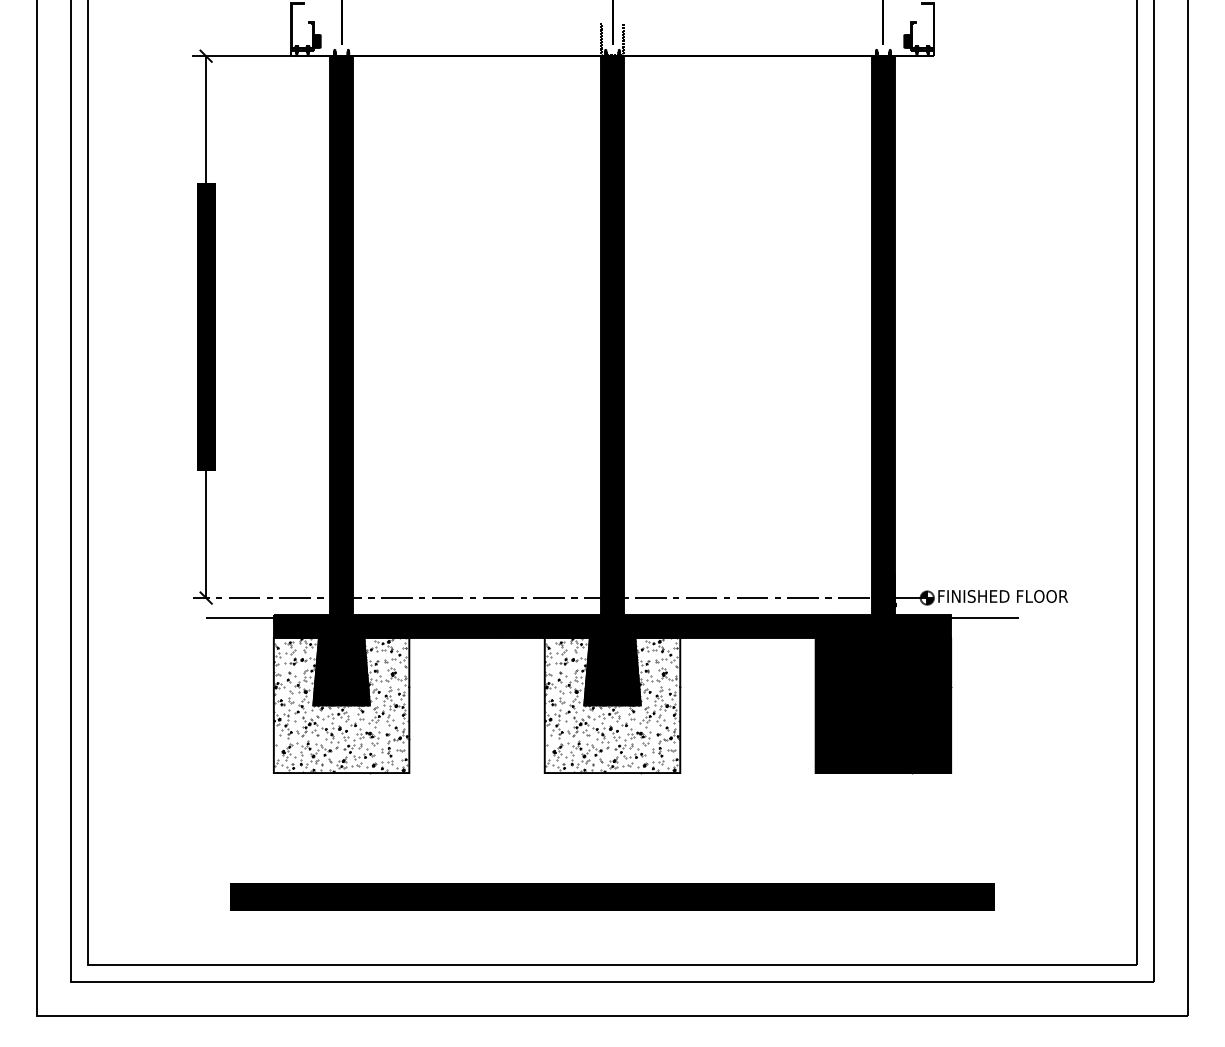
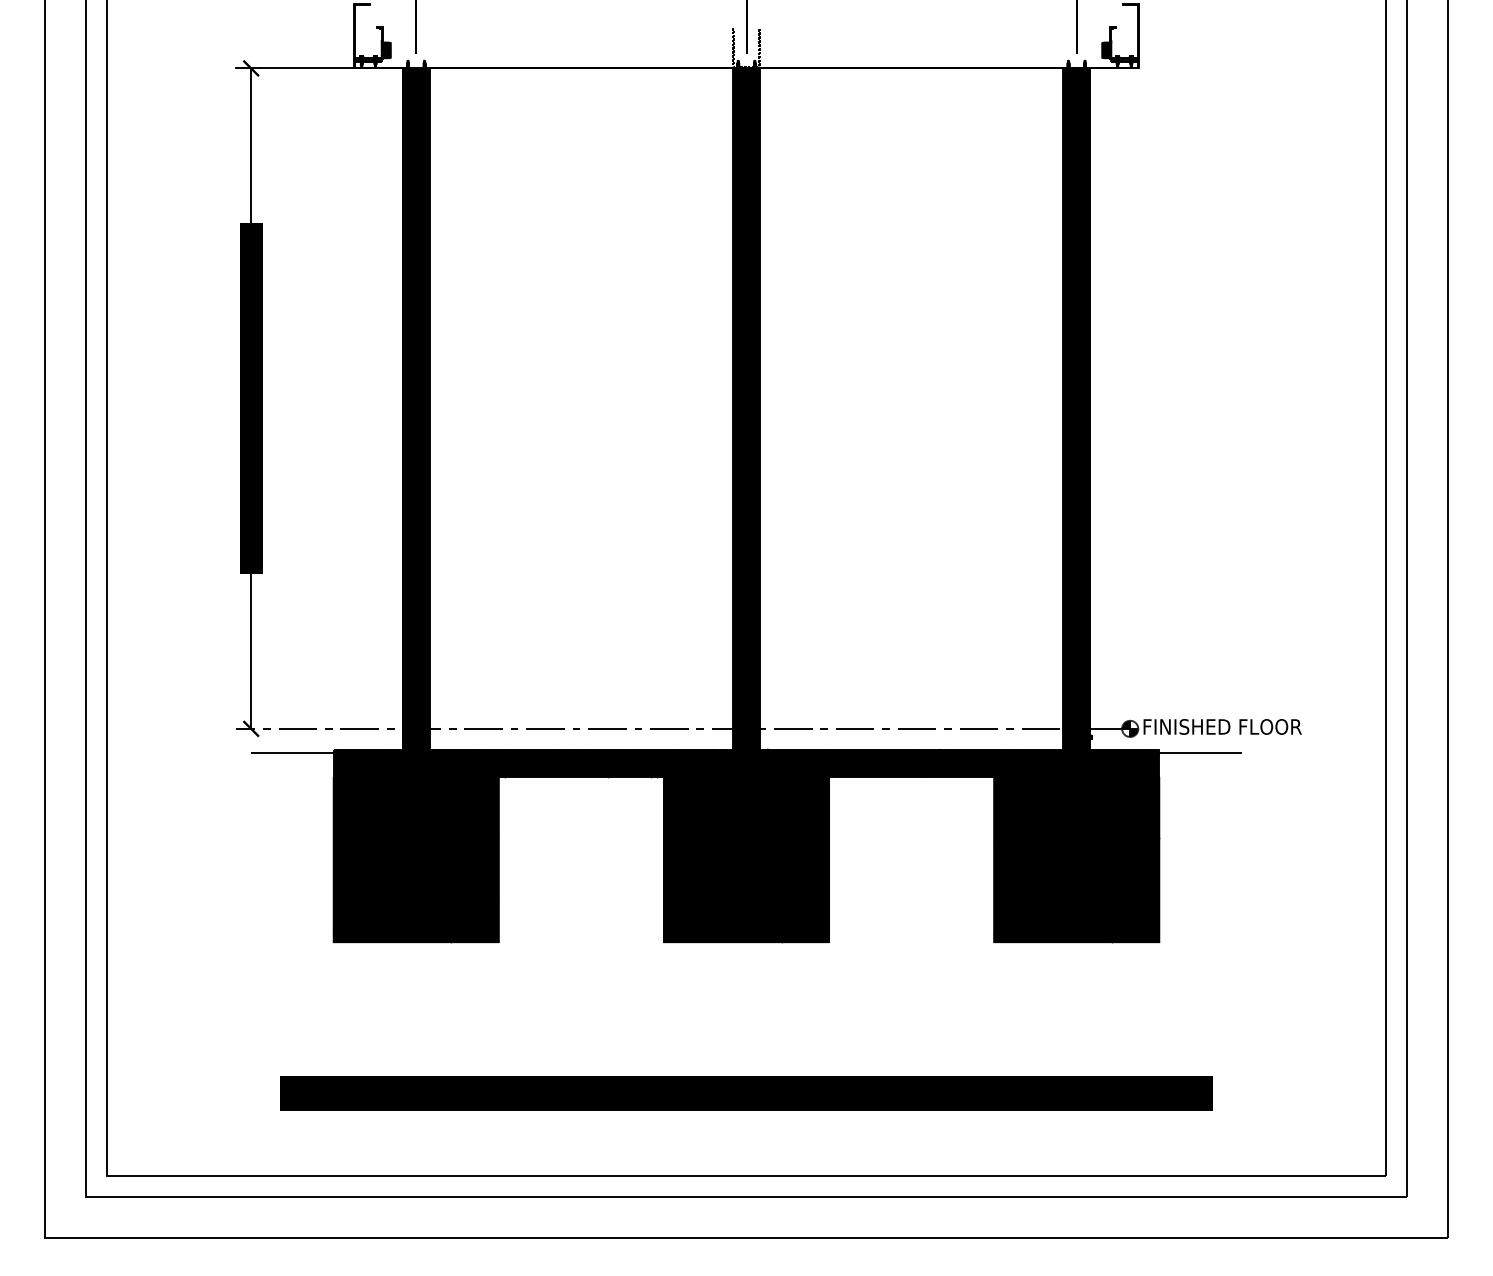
fill: (340, 705) -> (415, 859), added
fill: (612, 705) -> (746, 859), added

